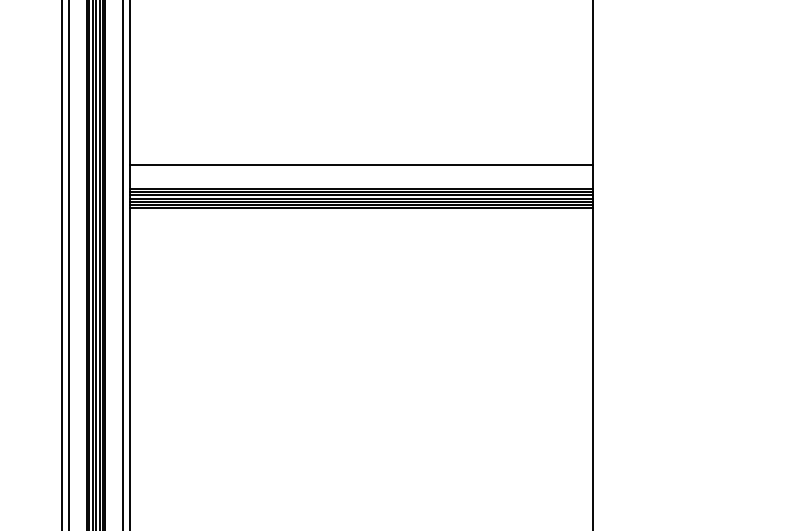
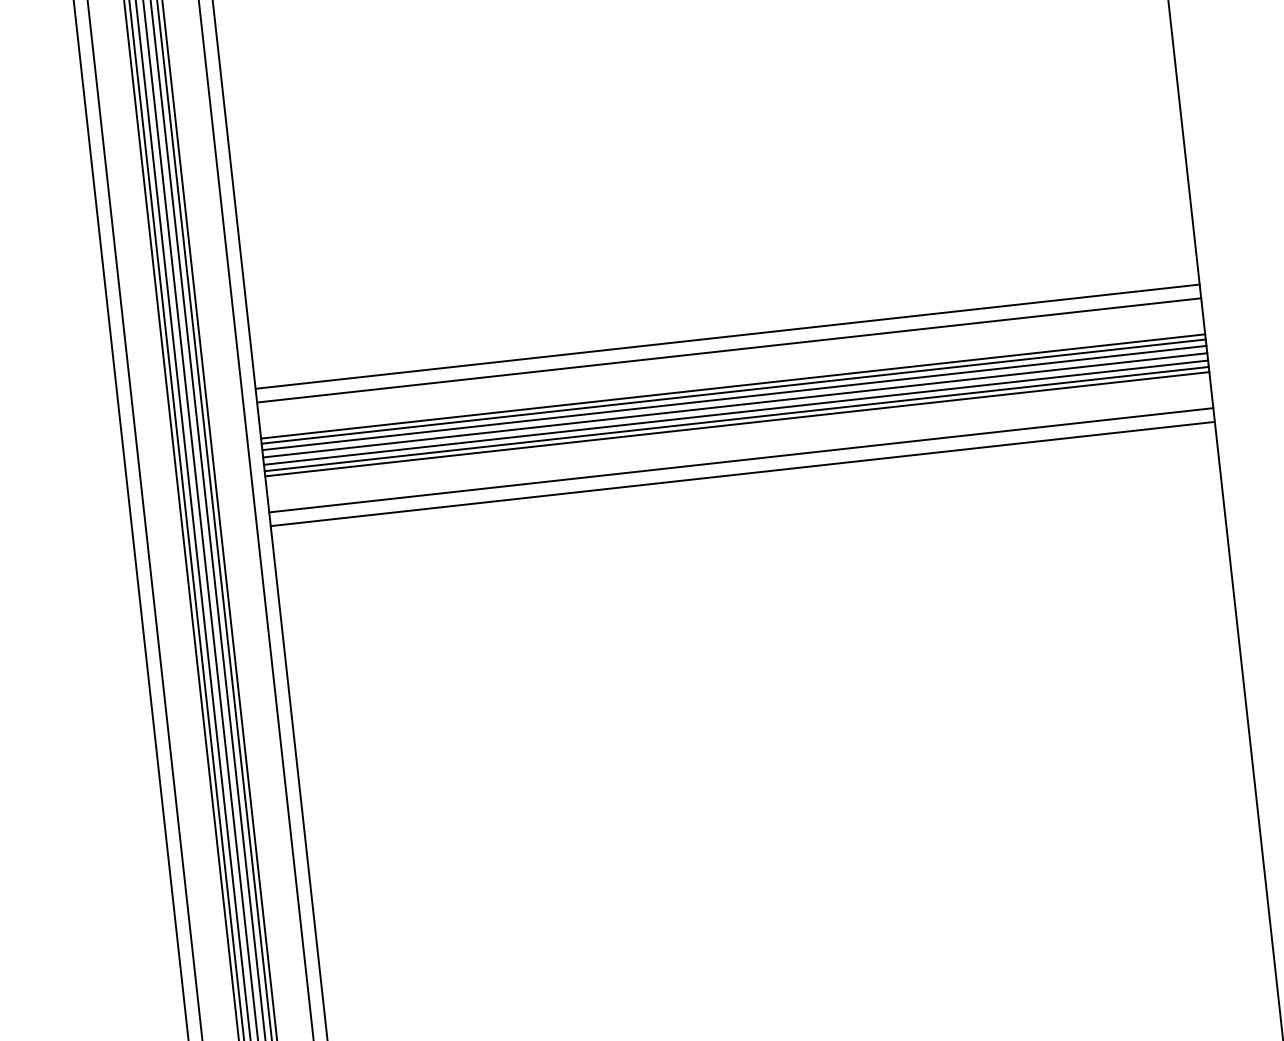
line: (361, 171) -> (729, 350), added
line: (361, 225) -> (741, 460), added
line: (361, 232) -> (742, 474), added

